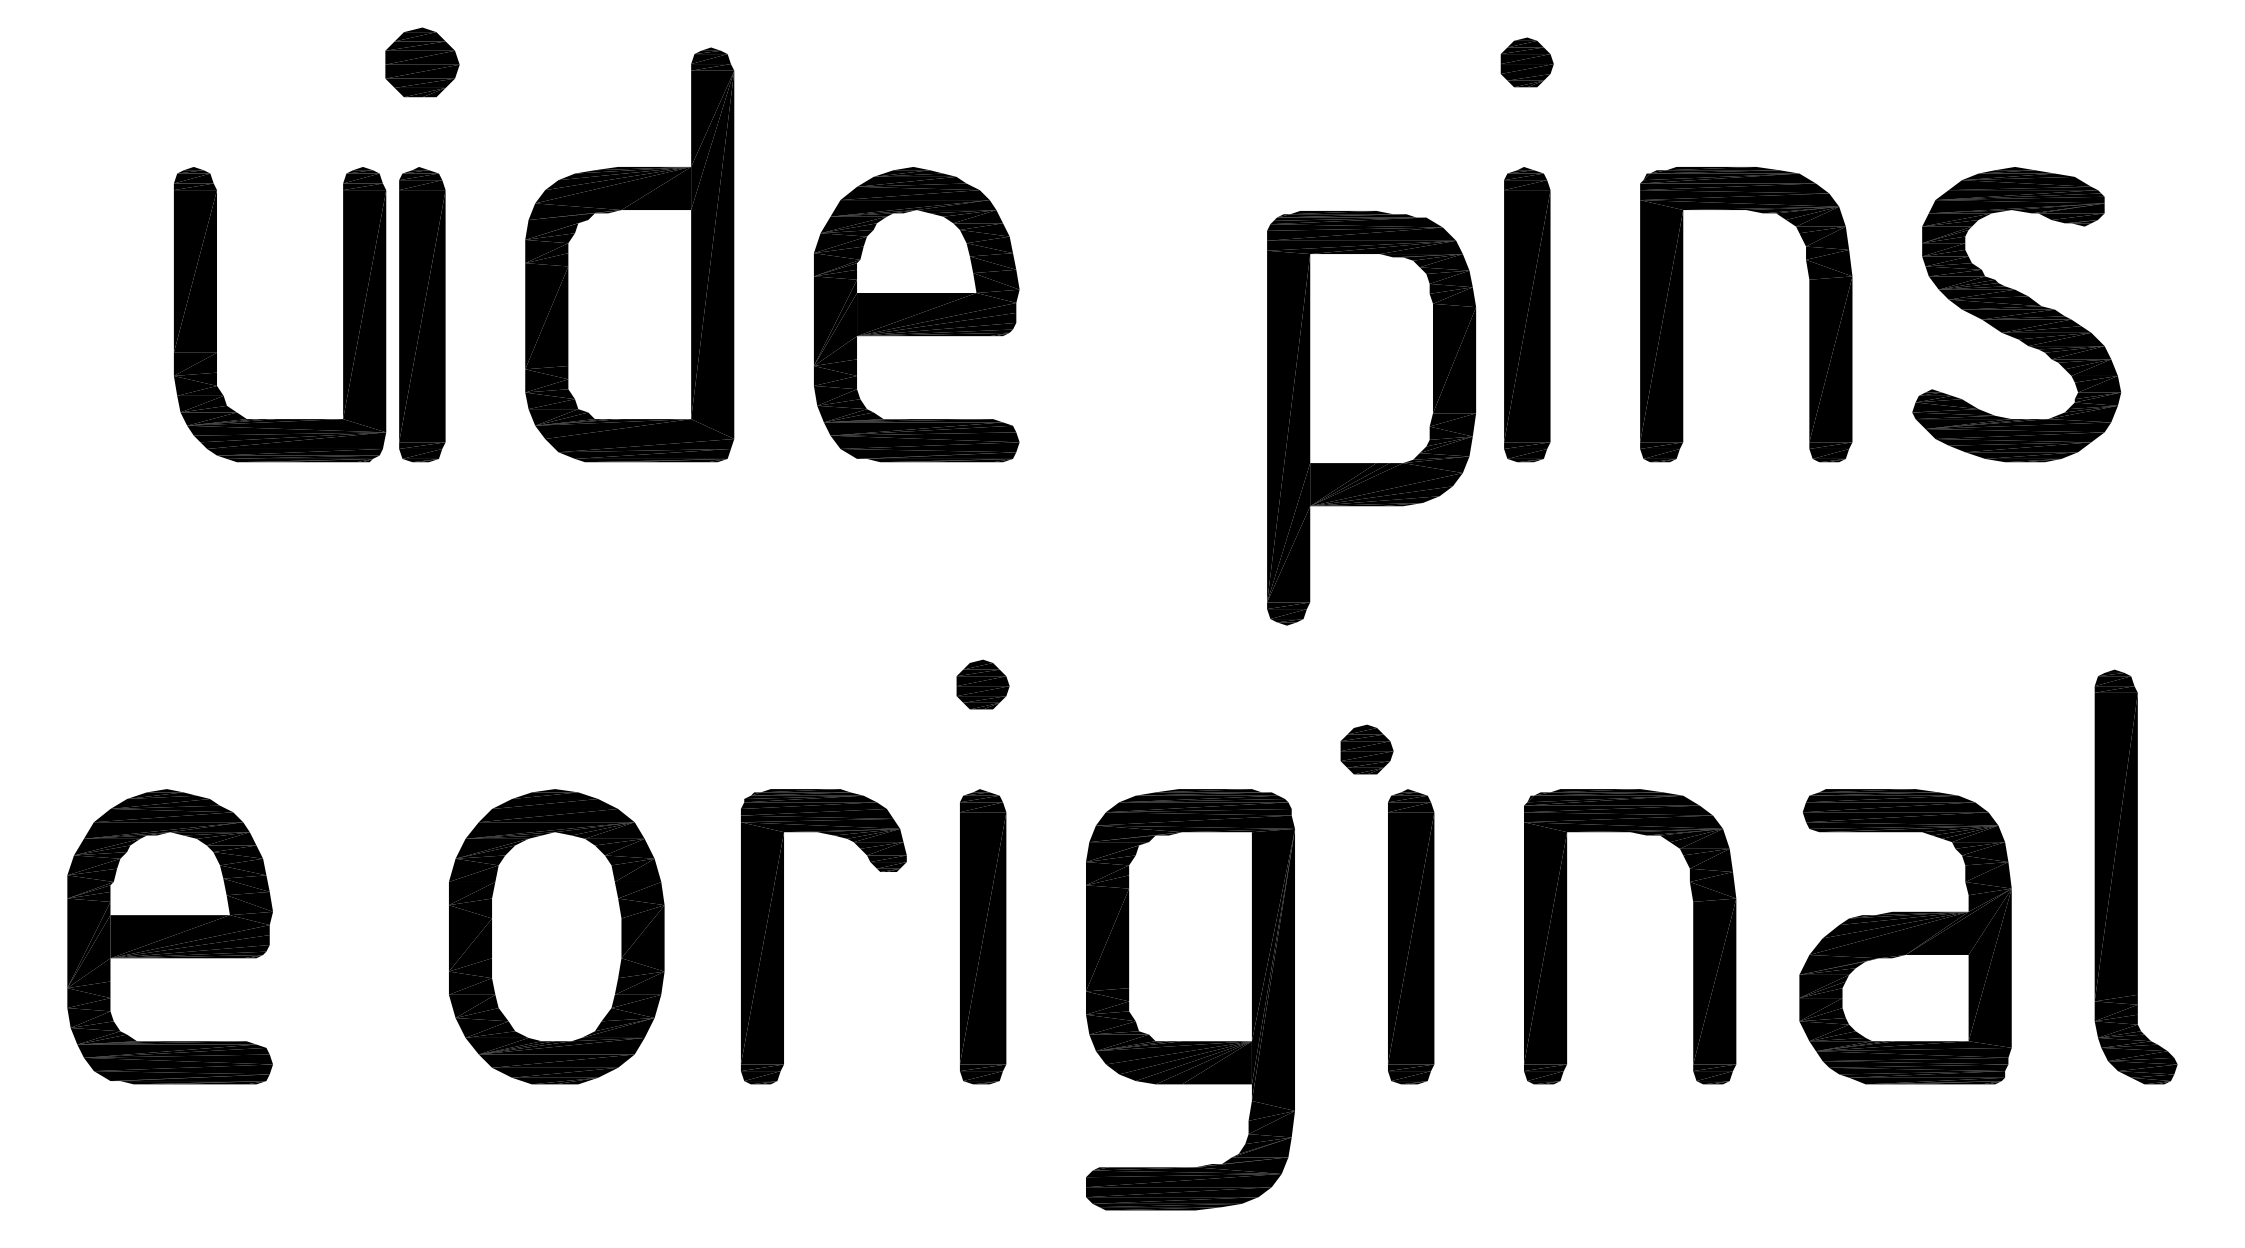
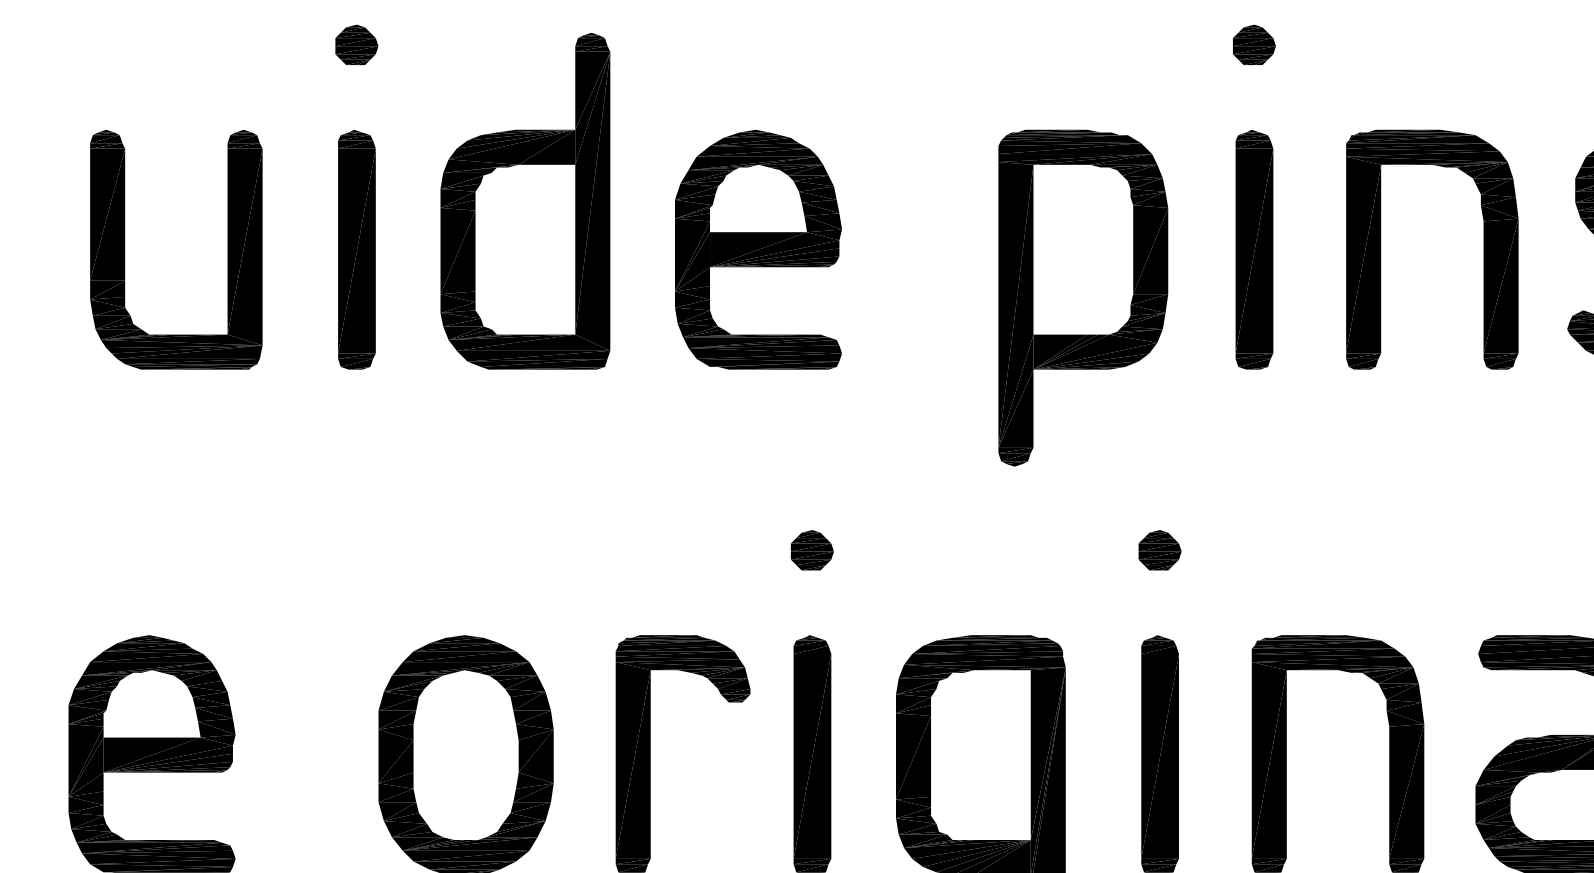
part: (421, 62) -> (356, 44), size x0.71
part: (343, 314) -> (227, 249), moved
part: (1371, 418) -> (1083, 298), moved
part: (1366, 749) -> (1159, 550), moved

